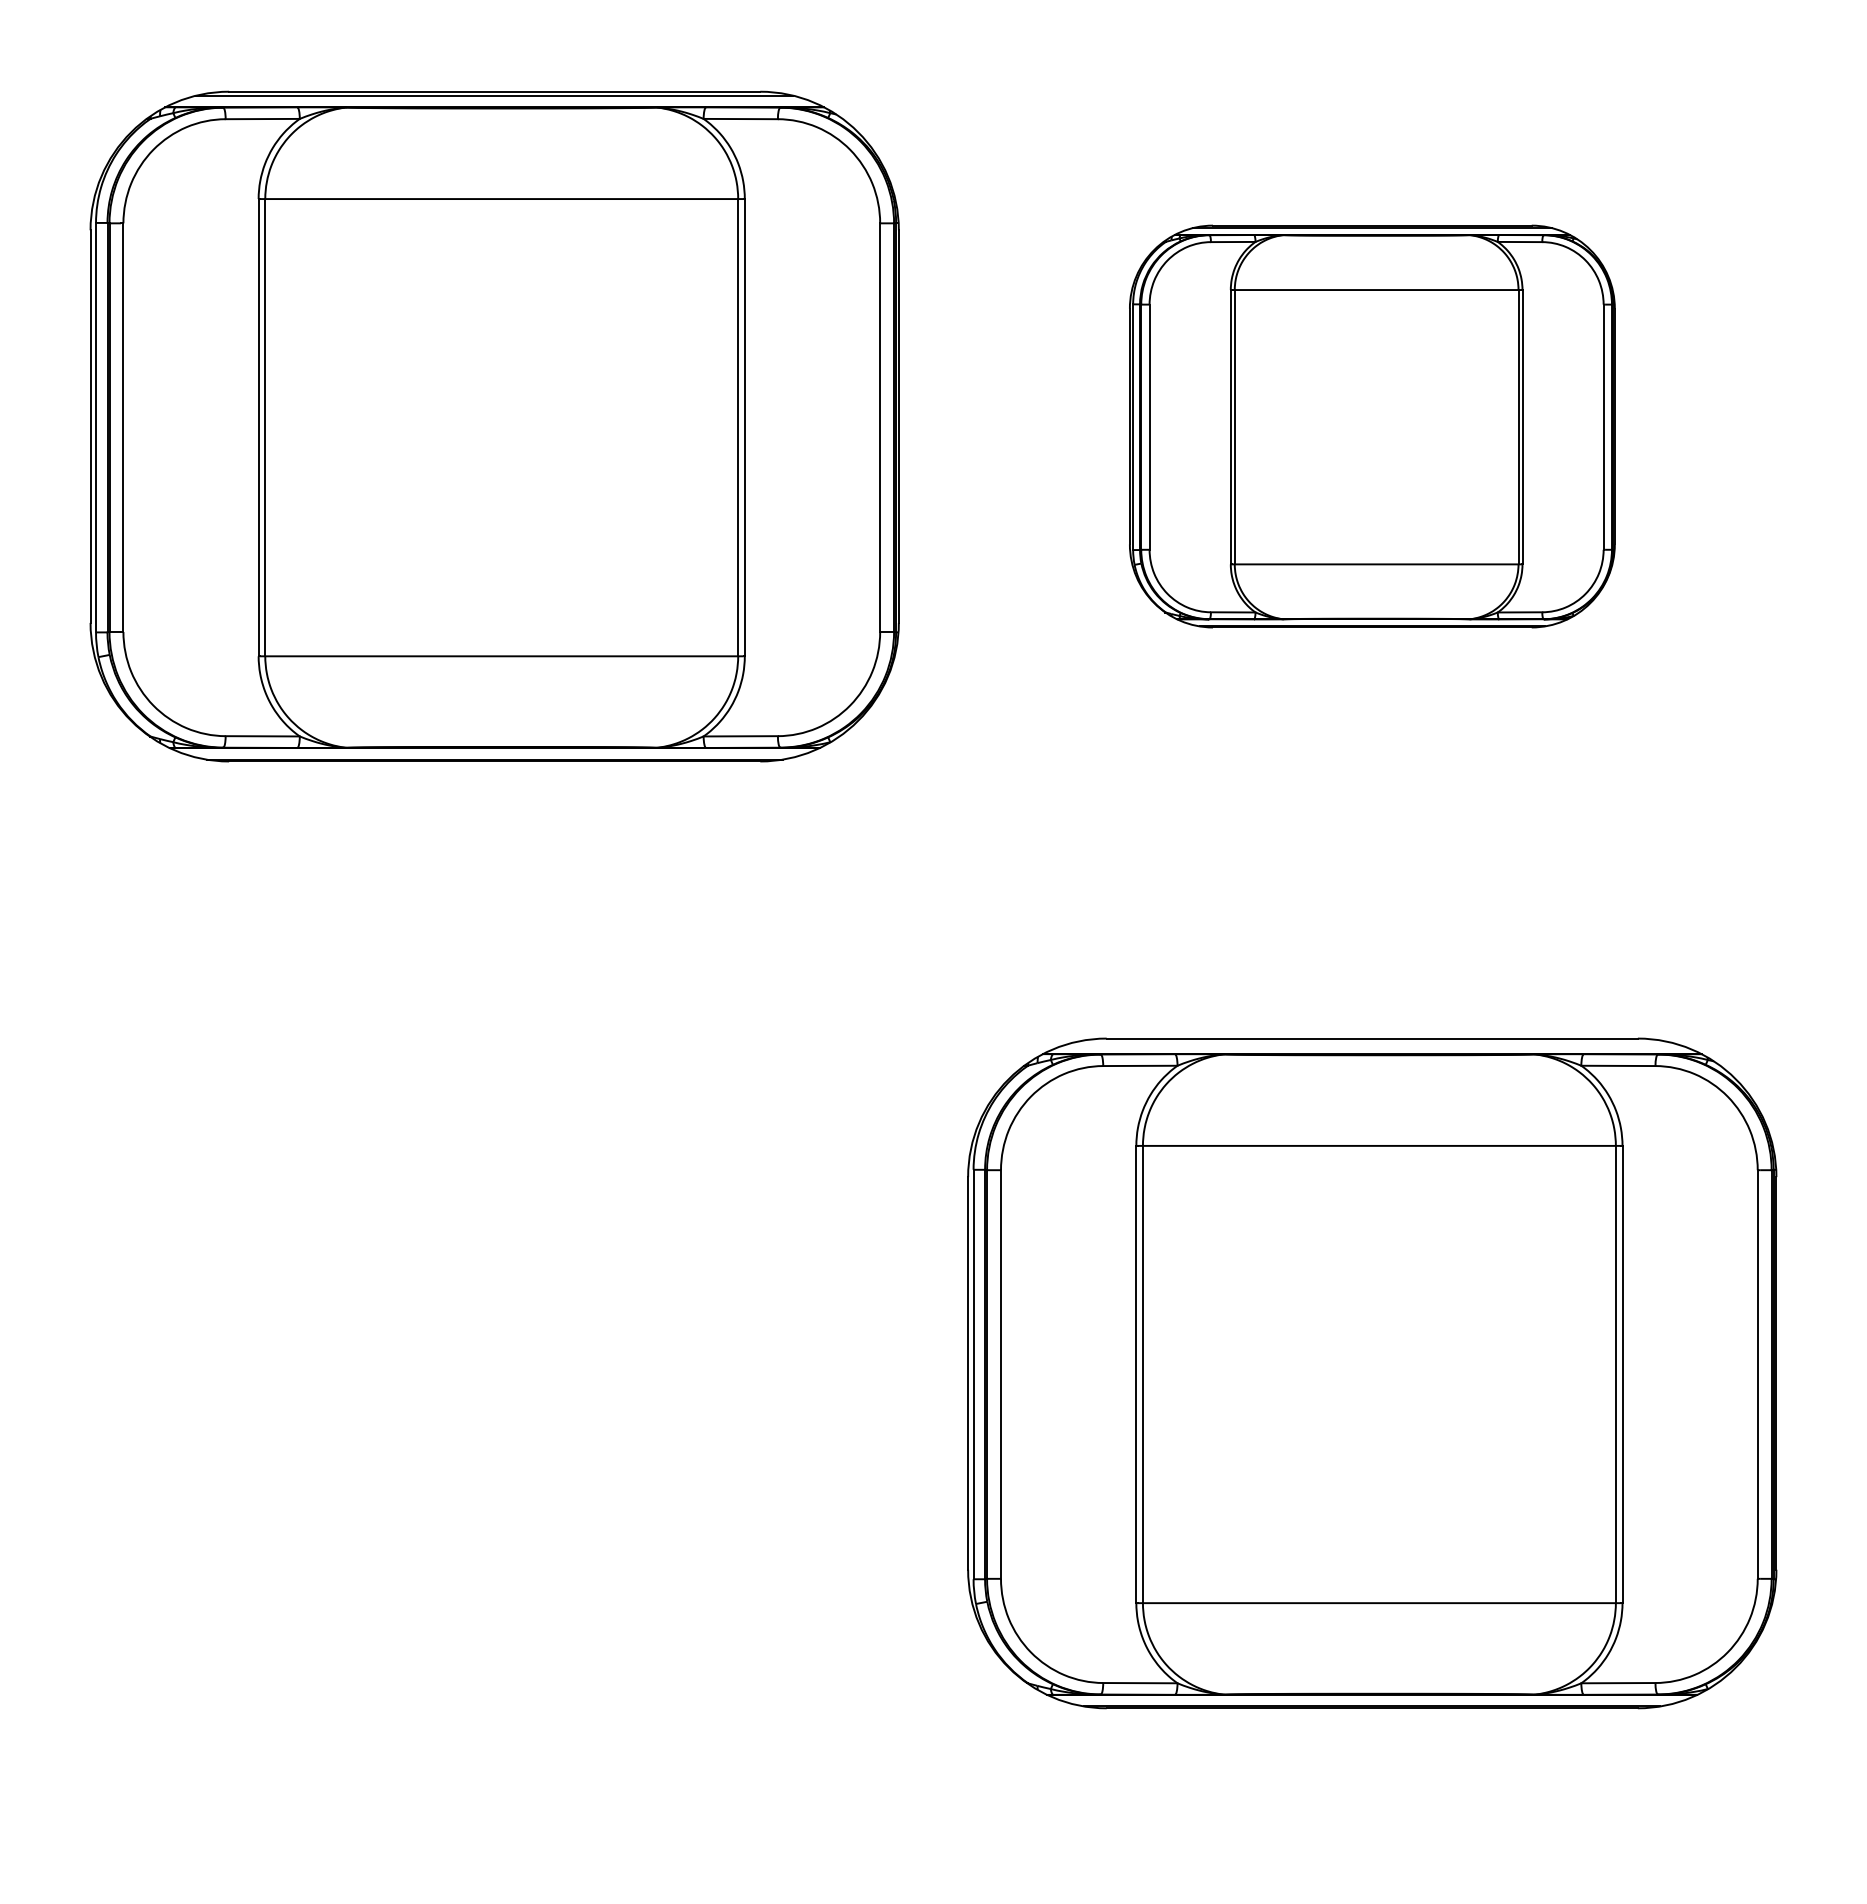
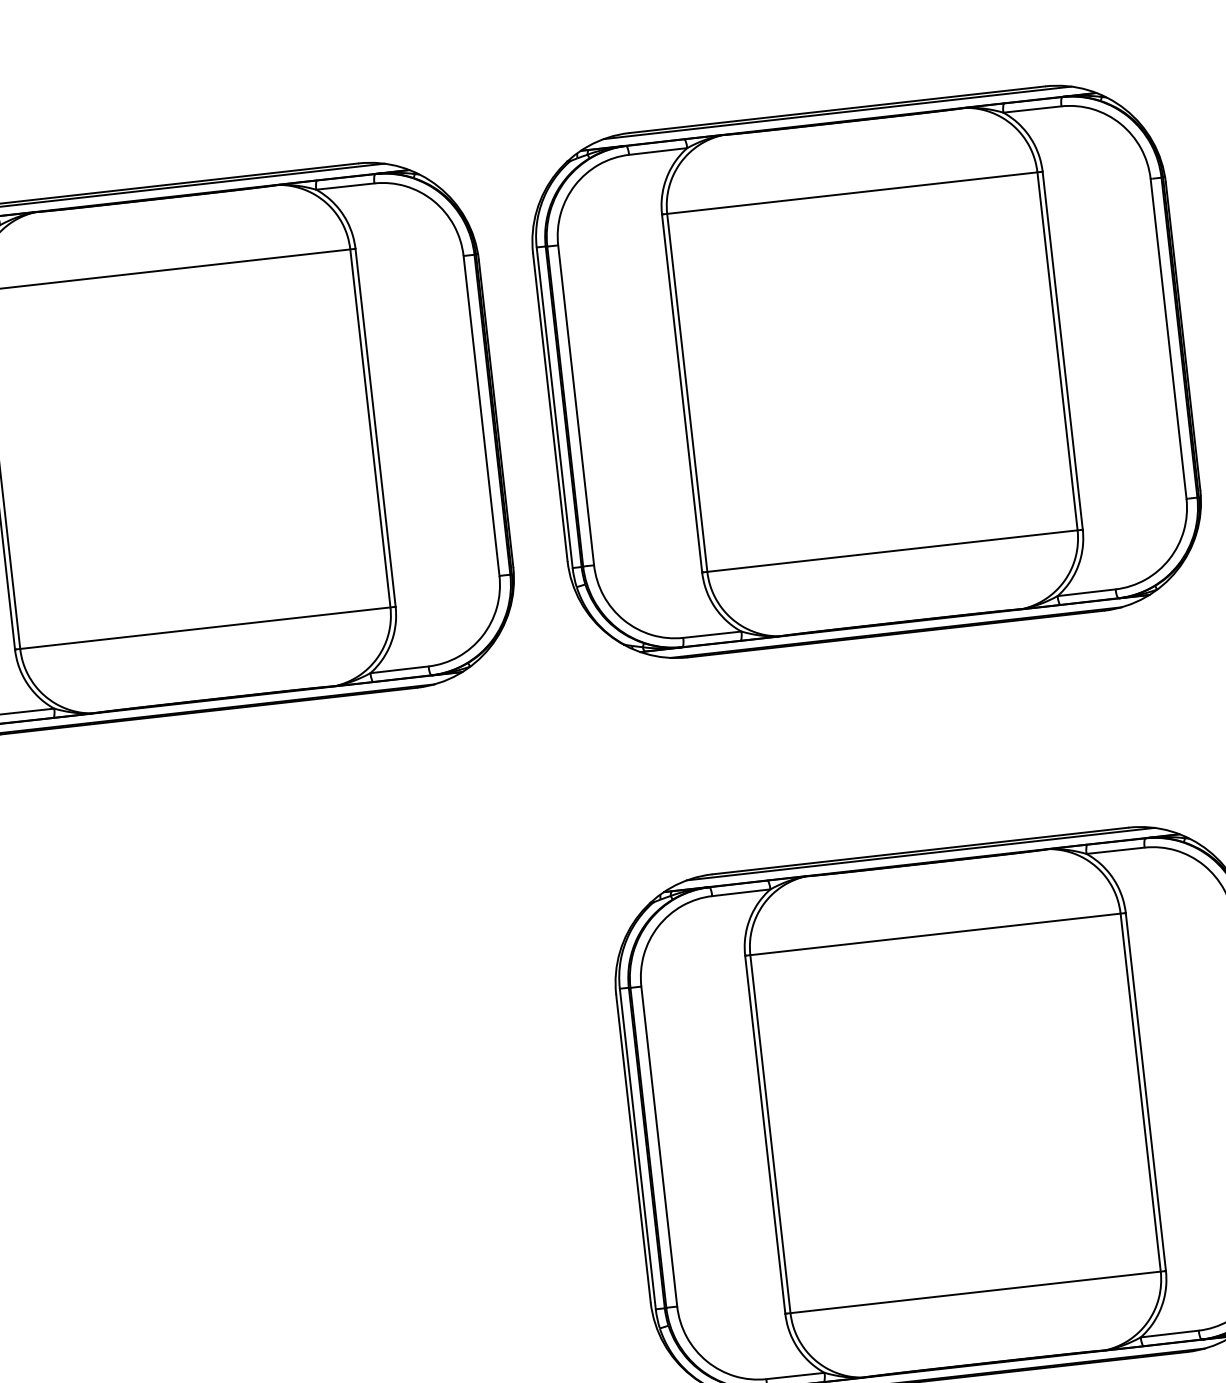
part: (1372, 426) -> (866, 371), size x1.67
line: (1371, 1042) -> (920, 854), added

